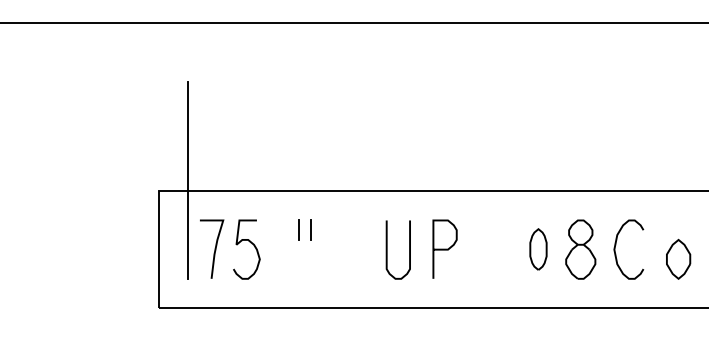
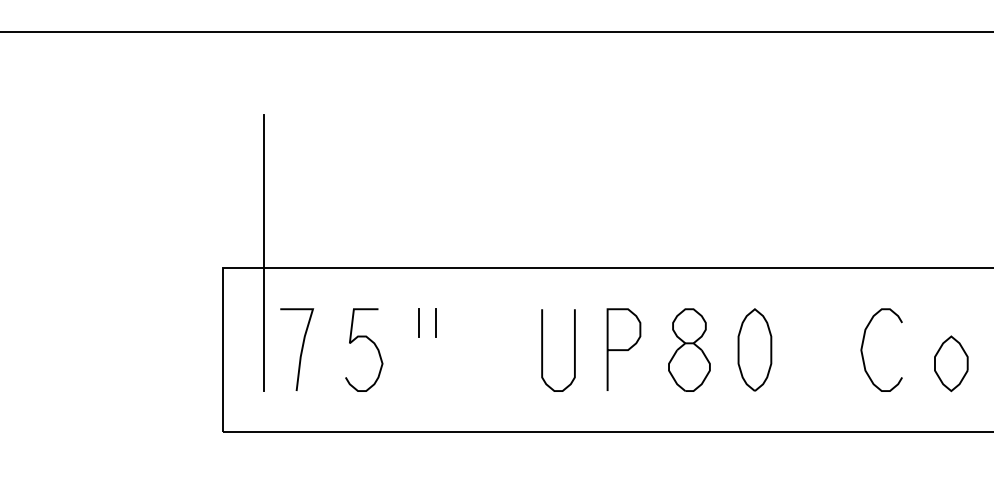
curve: (250, 243) -> (369, 341), moved
part: (538, 249) -> (754, 349), size x1.43
part: (580, 249) -> (689, 349), moved

